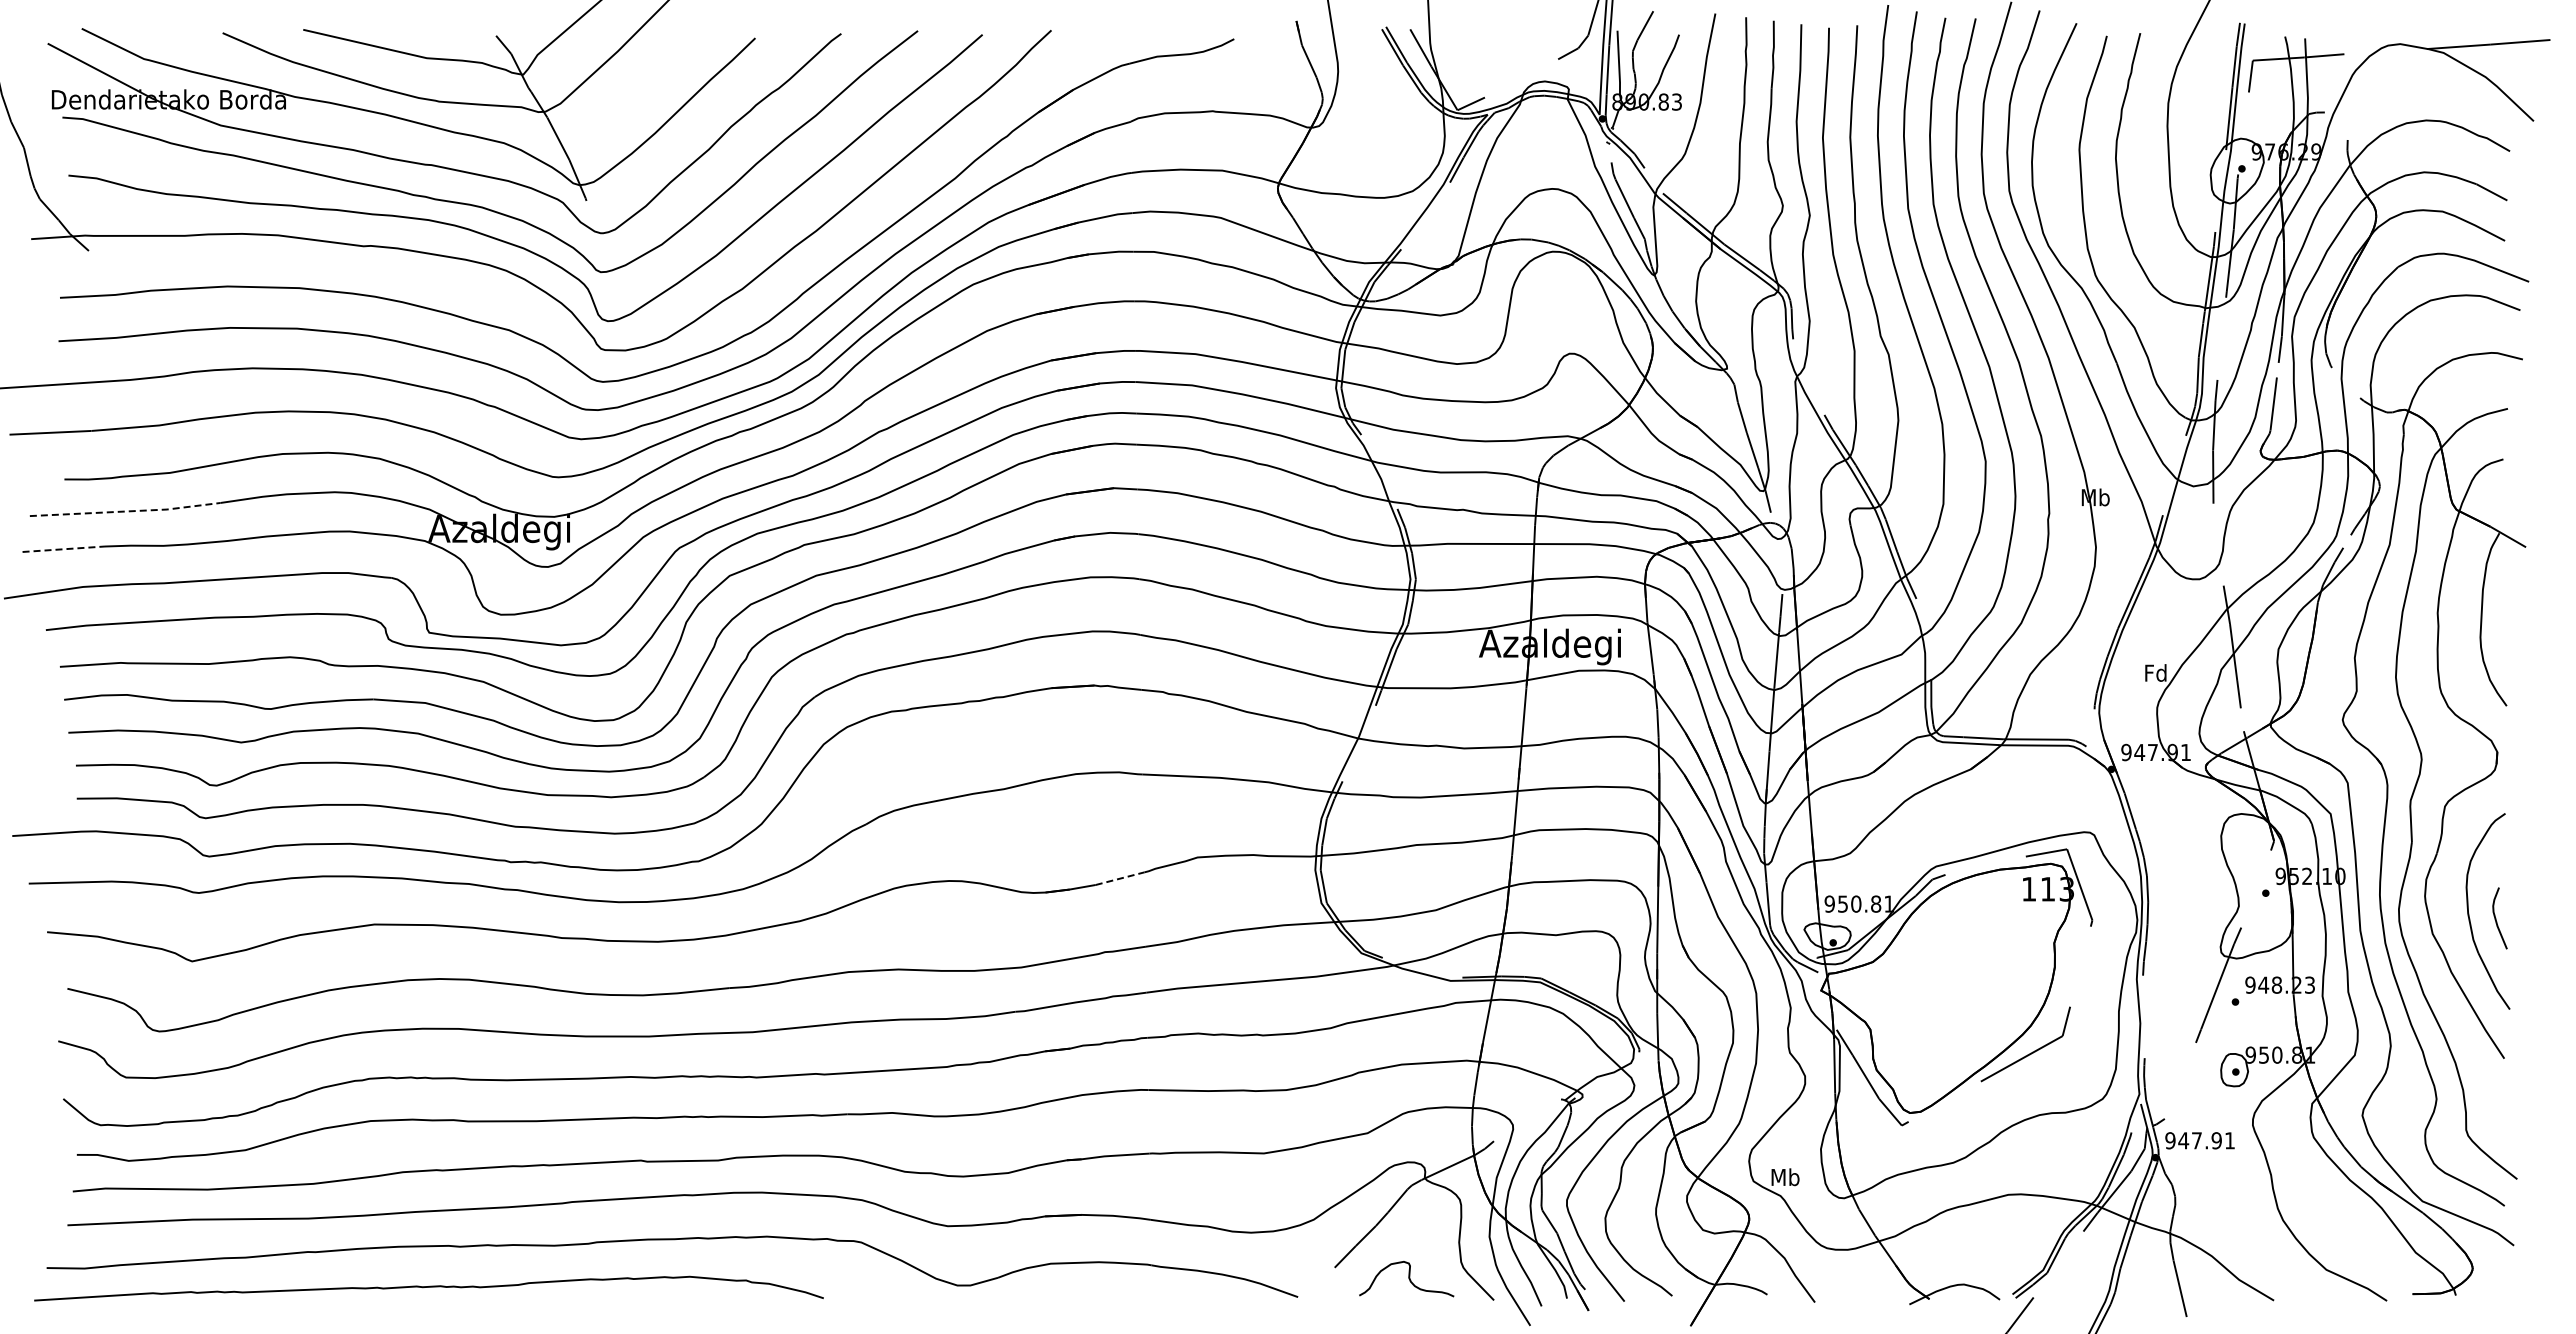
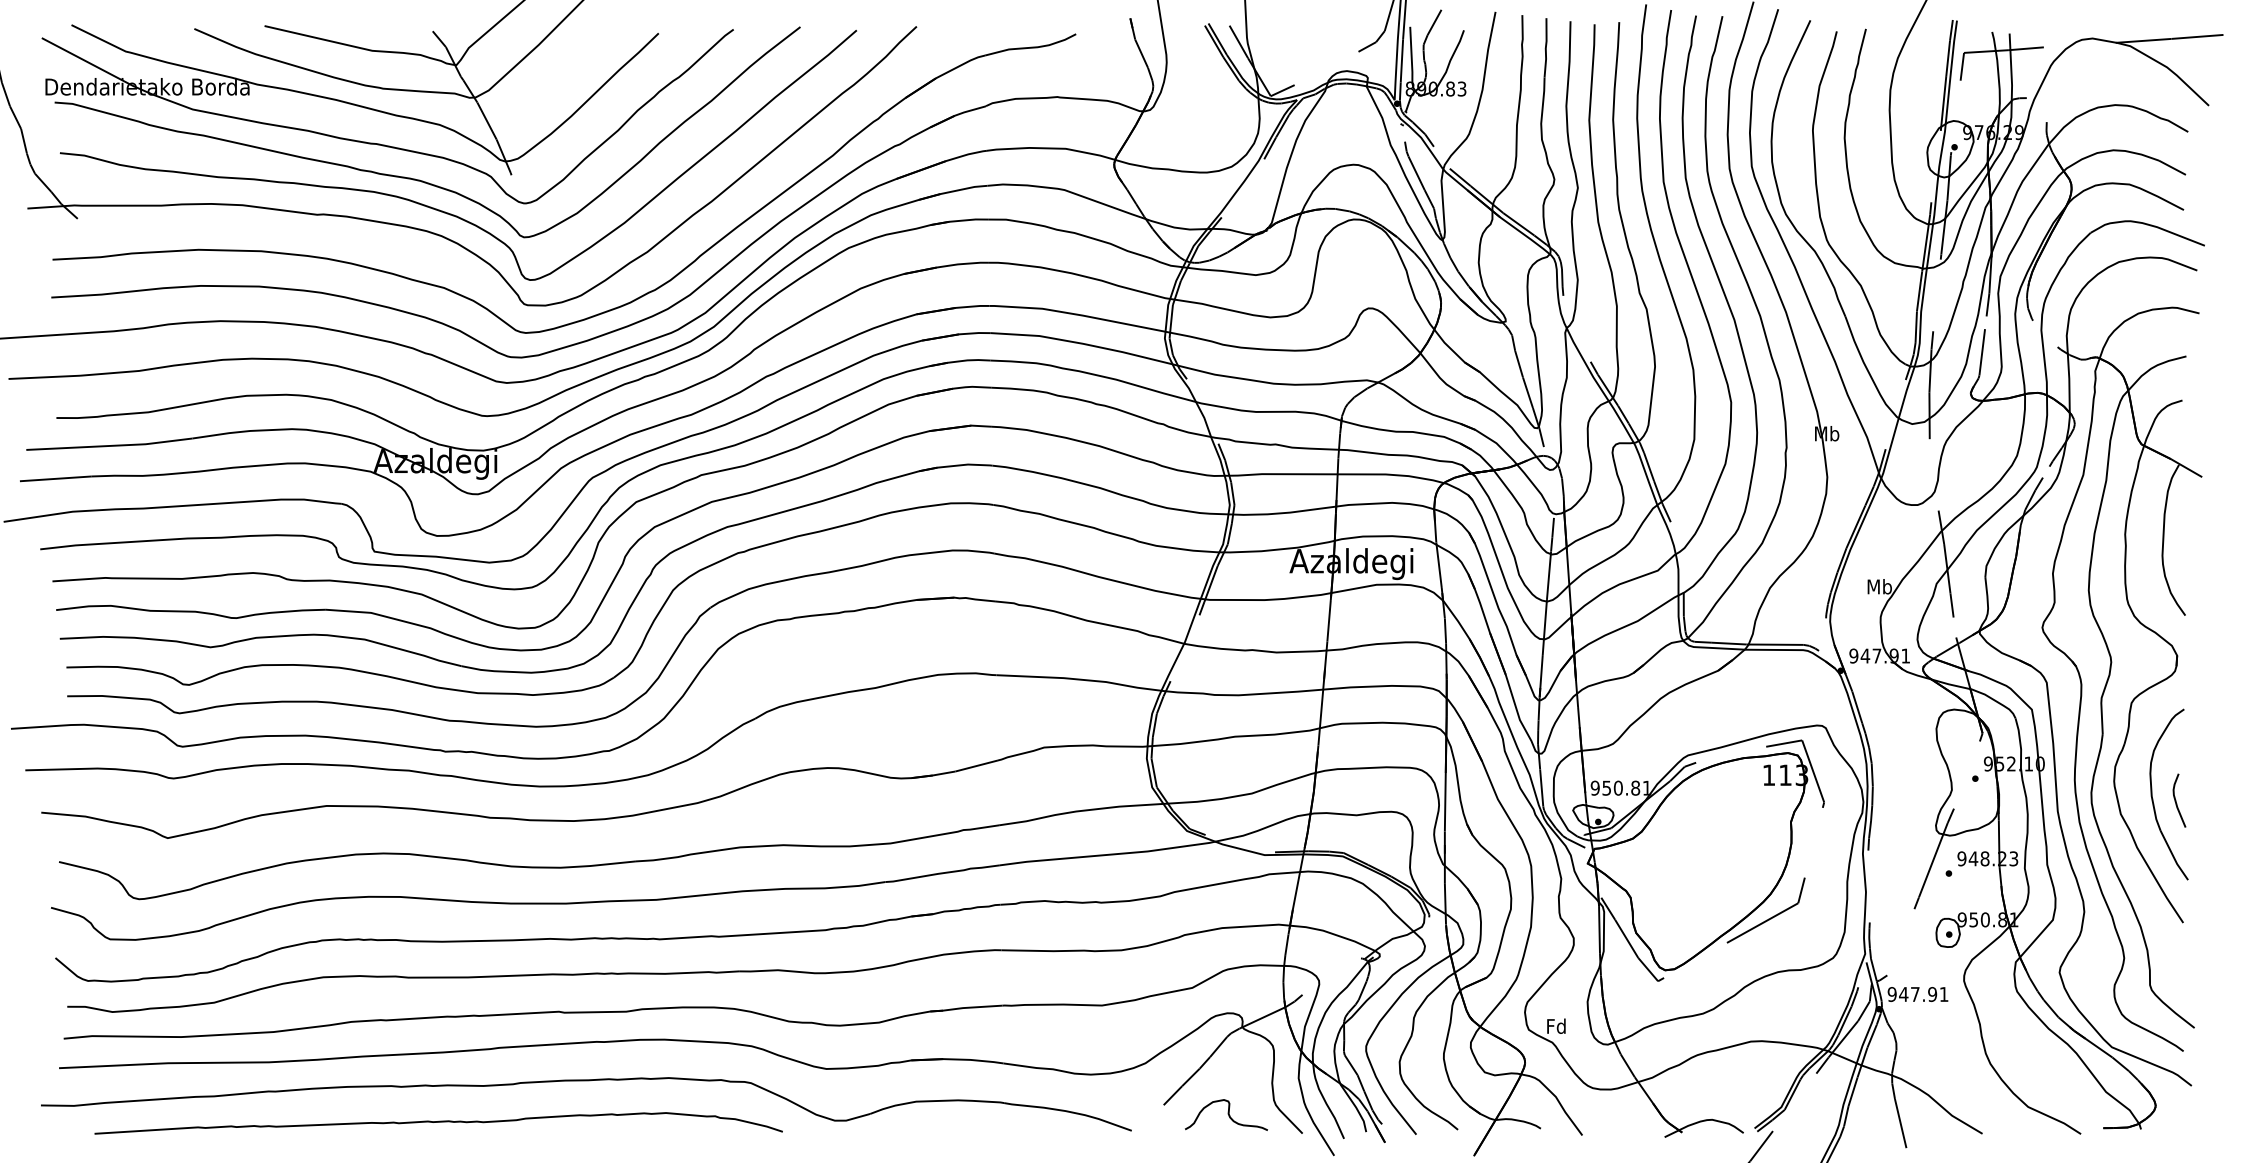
line: (126, 511) -> (110, 445), dashed -> solid
line: (64, 549) -> (56, 479), dashed -> solid
text: (2156, 672) -> (1880, 586), Fd -> Mb
line: (1120, 878) -> (976, 765), dashed -> solid
text: (1785, 1177) -> (1556, 1026), Mb -> Fd
curve: (428, 1287) -> (438, 1122), moved

